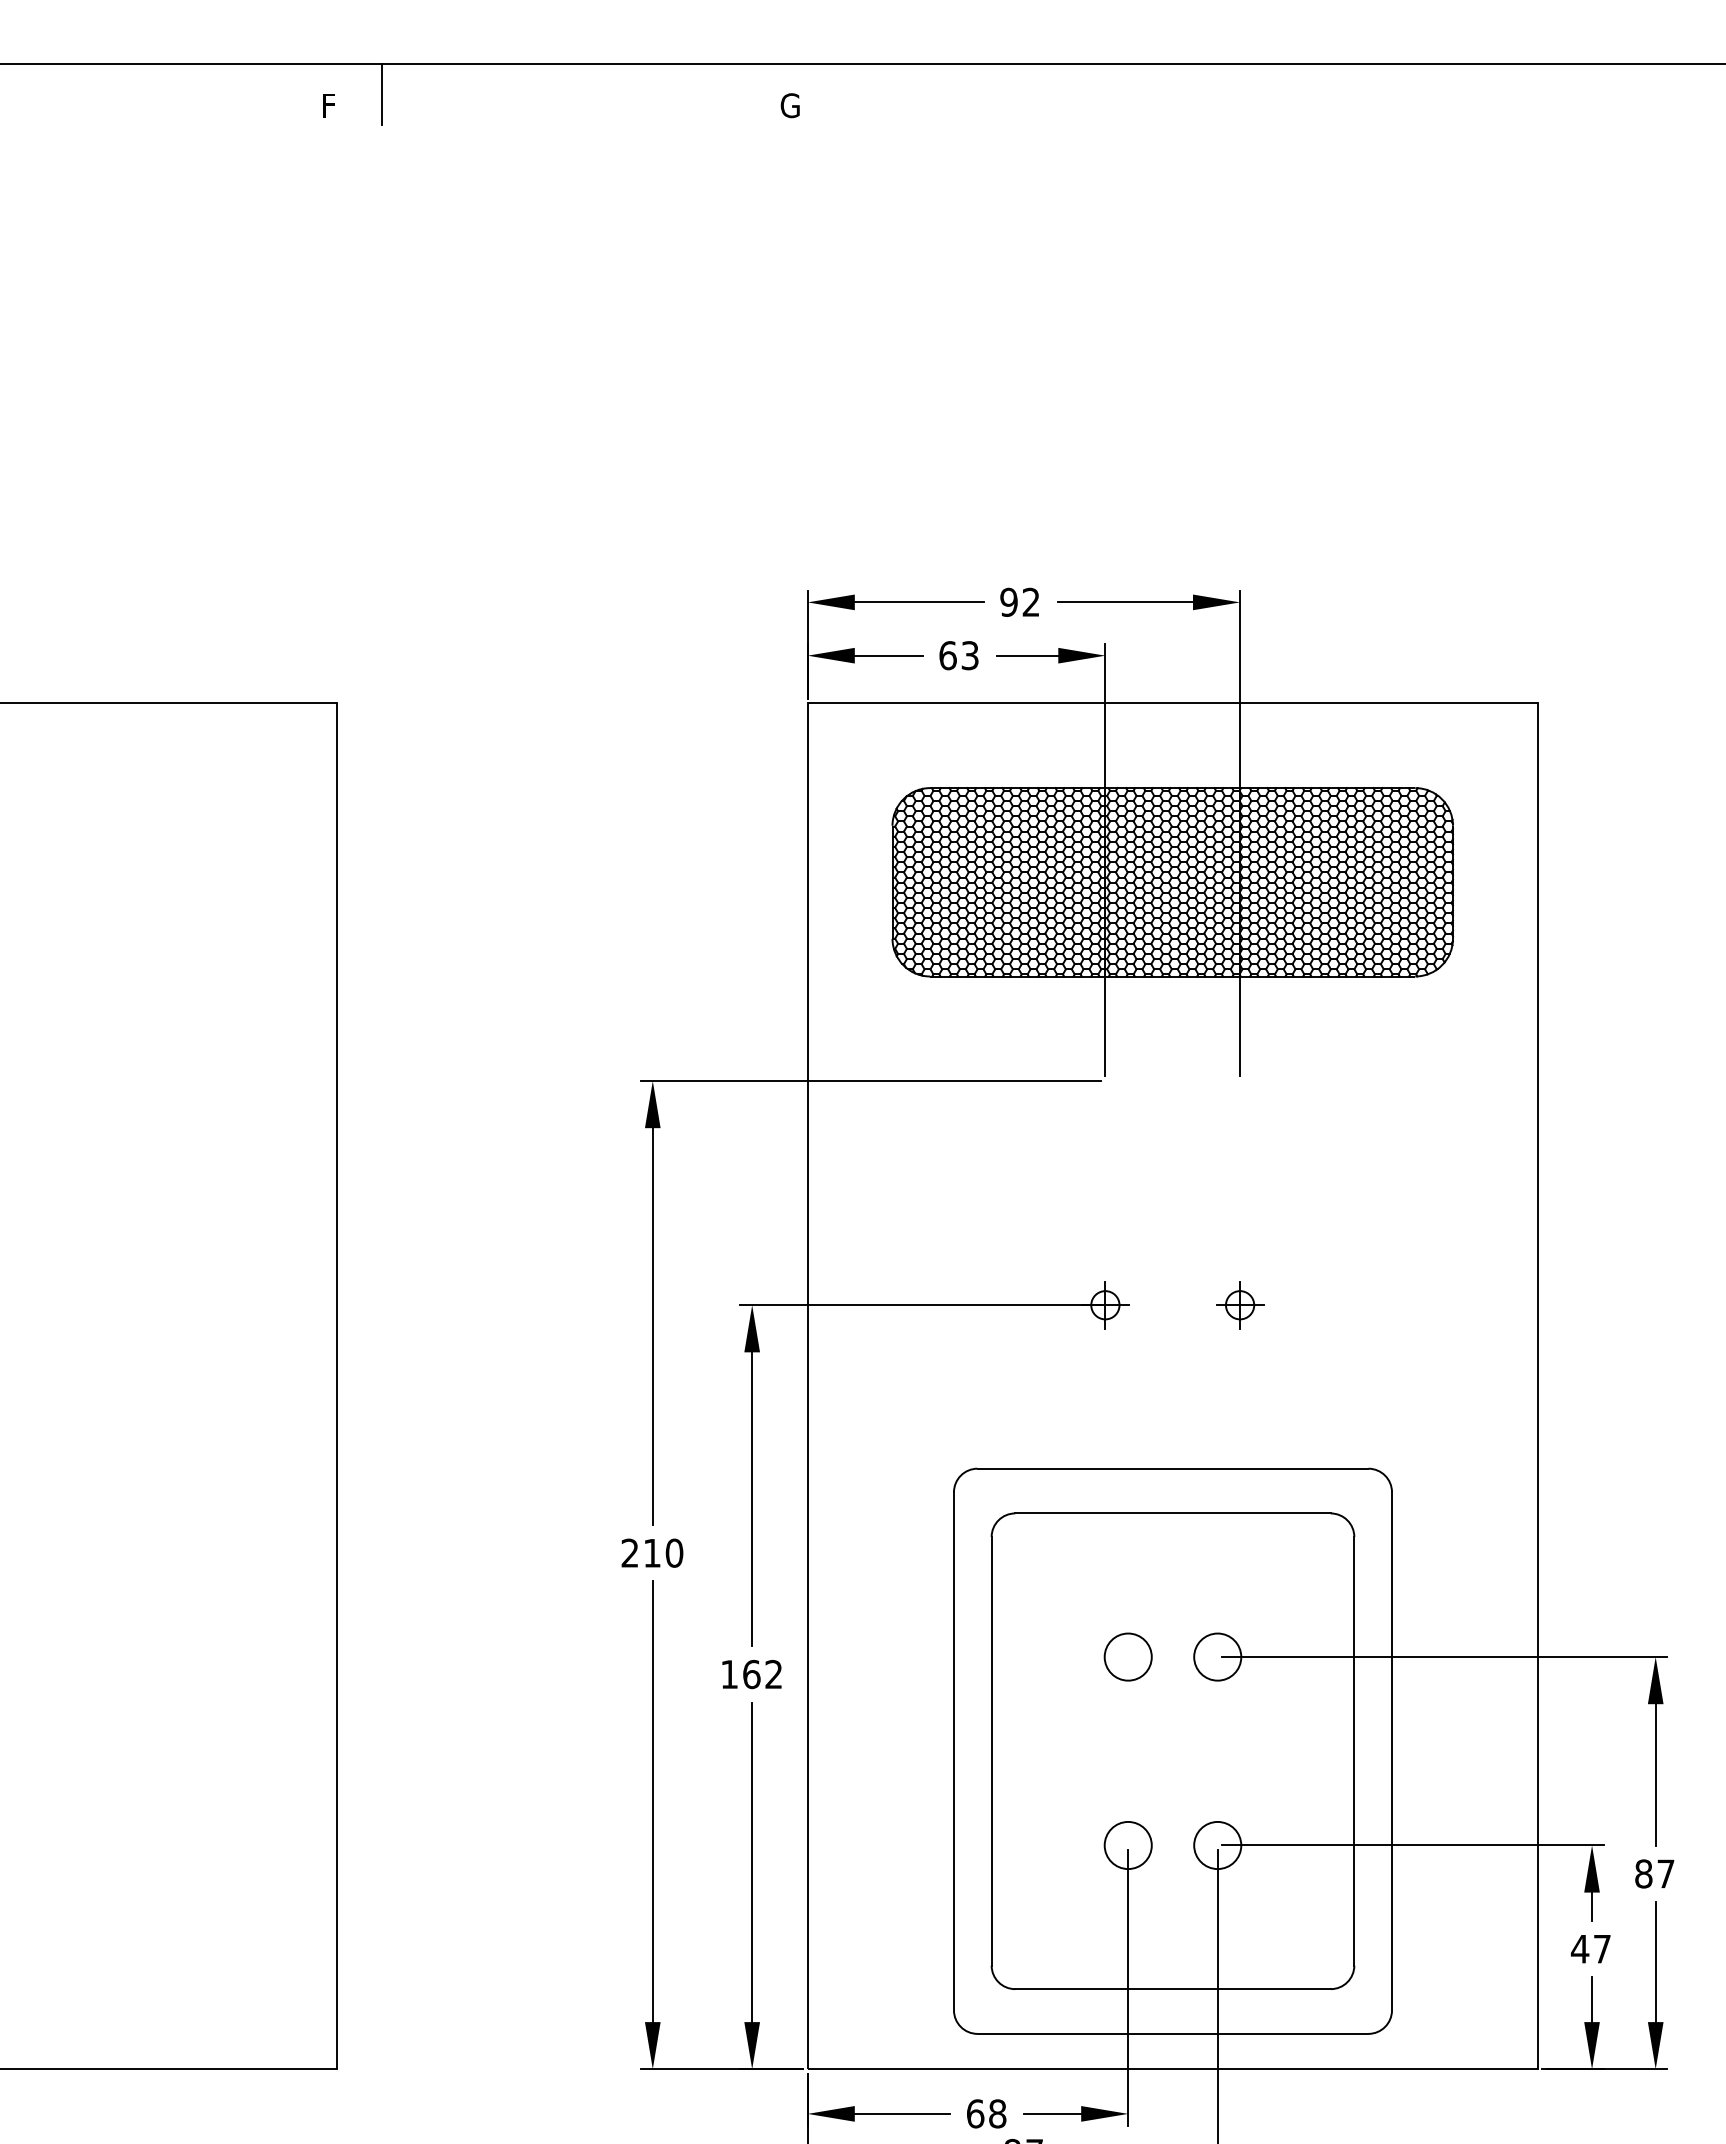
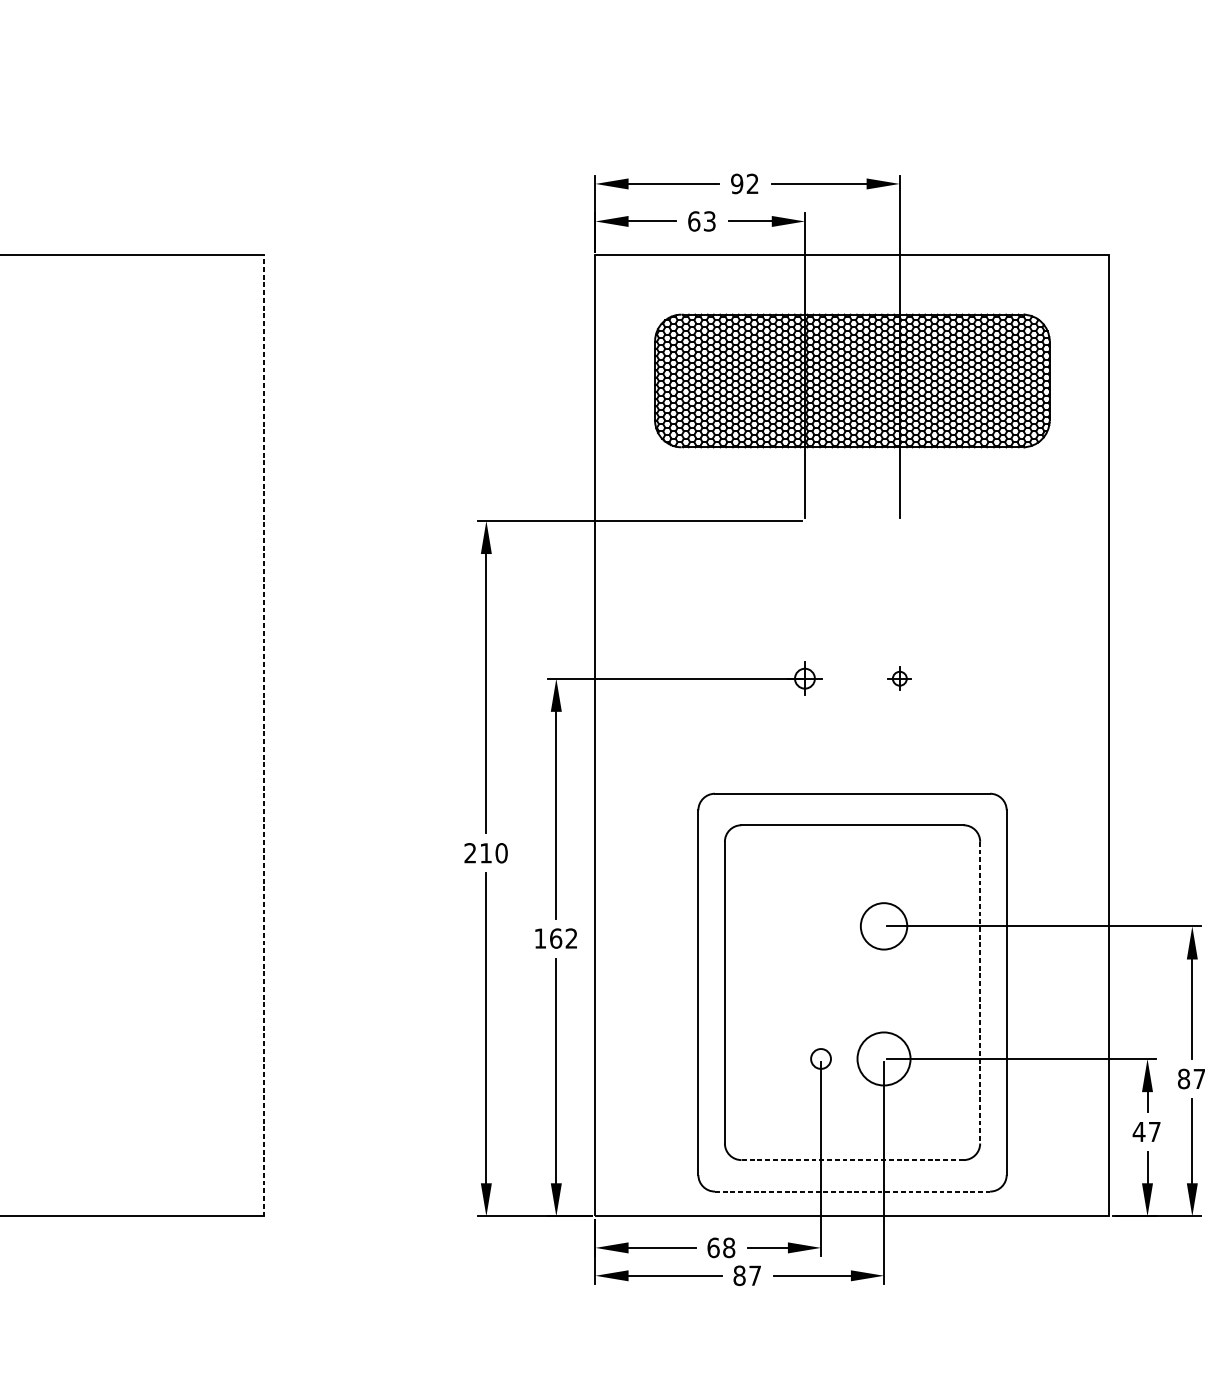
part: (1240, 1305) -> (900, 678), size x0.7
line: (336, 1386) -> (263, 735), solid -> dashed
circle: (1127, 1656) -> (820, 925), removed
circle: (1217, 1656) -> (883, 925), size x1.4
line: (1354, 1751) -> (980, 992), solid -> dashed
circle: (1127, 1845) -> (820, 1058), size x0.6
circle: (1217, 1845) -> (883, 1058), size x1.6
line: (1172, 1989) -> (852, 1160), solid -> dashed
line: (1173, 2033) -> (852, 1191), solid -> dashed

